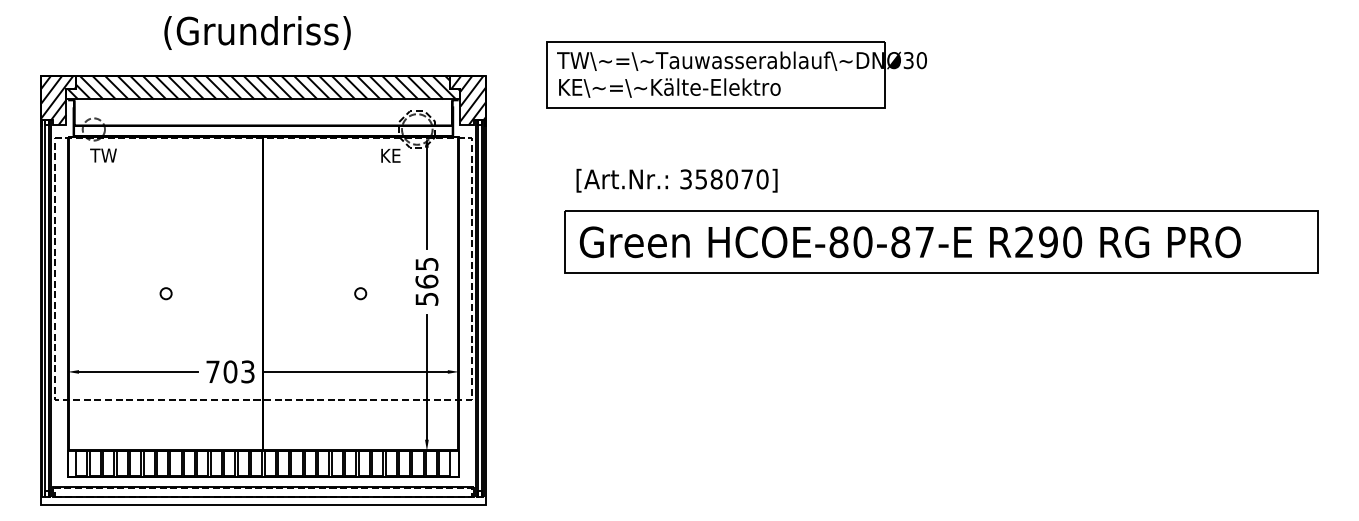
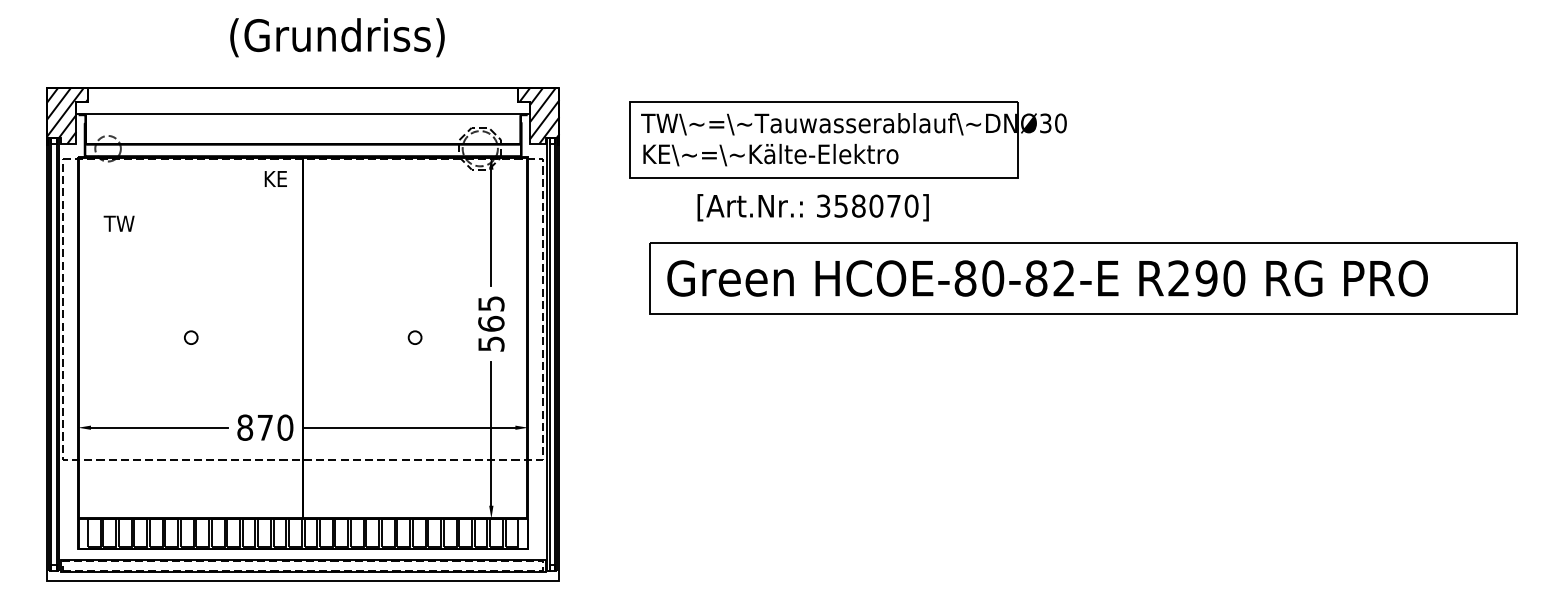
text: (257, 32) -> (337, 37), moved
part: (736, 74) -> (847, 139), moved
hatch: (263, 87) -> (303, 100), removed
text: (102, 155) -> (118, 223), moved
text: (390, 155) -> (275, 178), moved
text: (676, 180) -> (812, 207), moved
text: (924, 242) -> (1063, 278), HCOE-80-87-E -> HCOE-80-82-E
text: (230, 371) -> (265, 427), 703 -> 870

